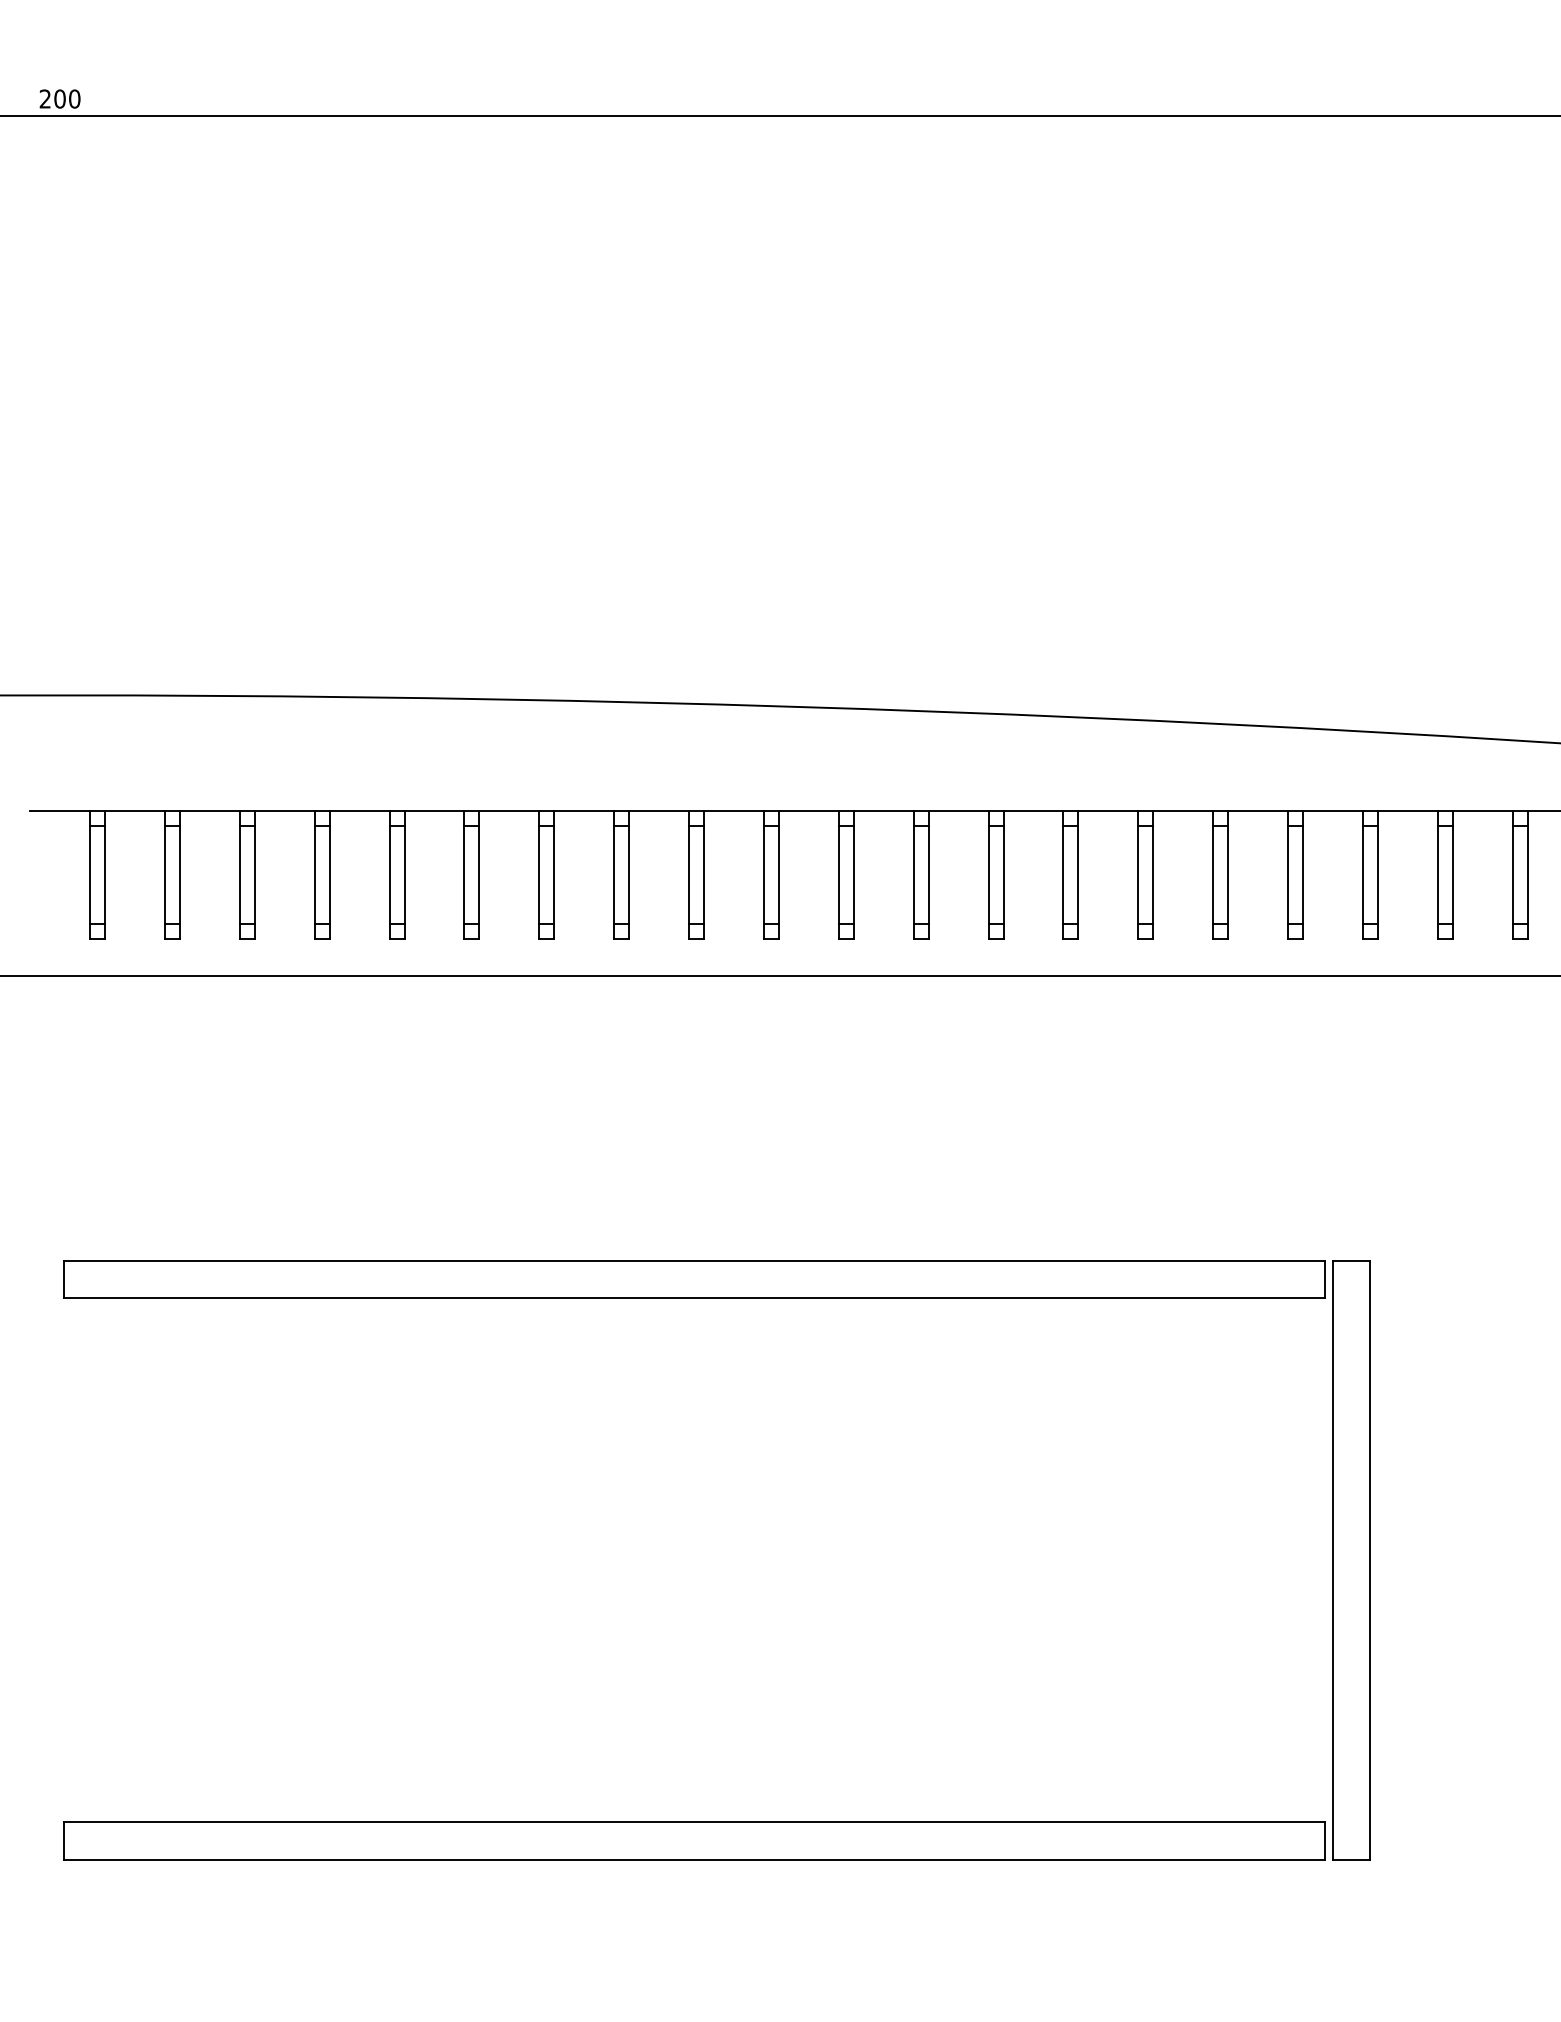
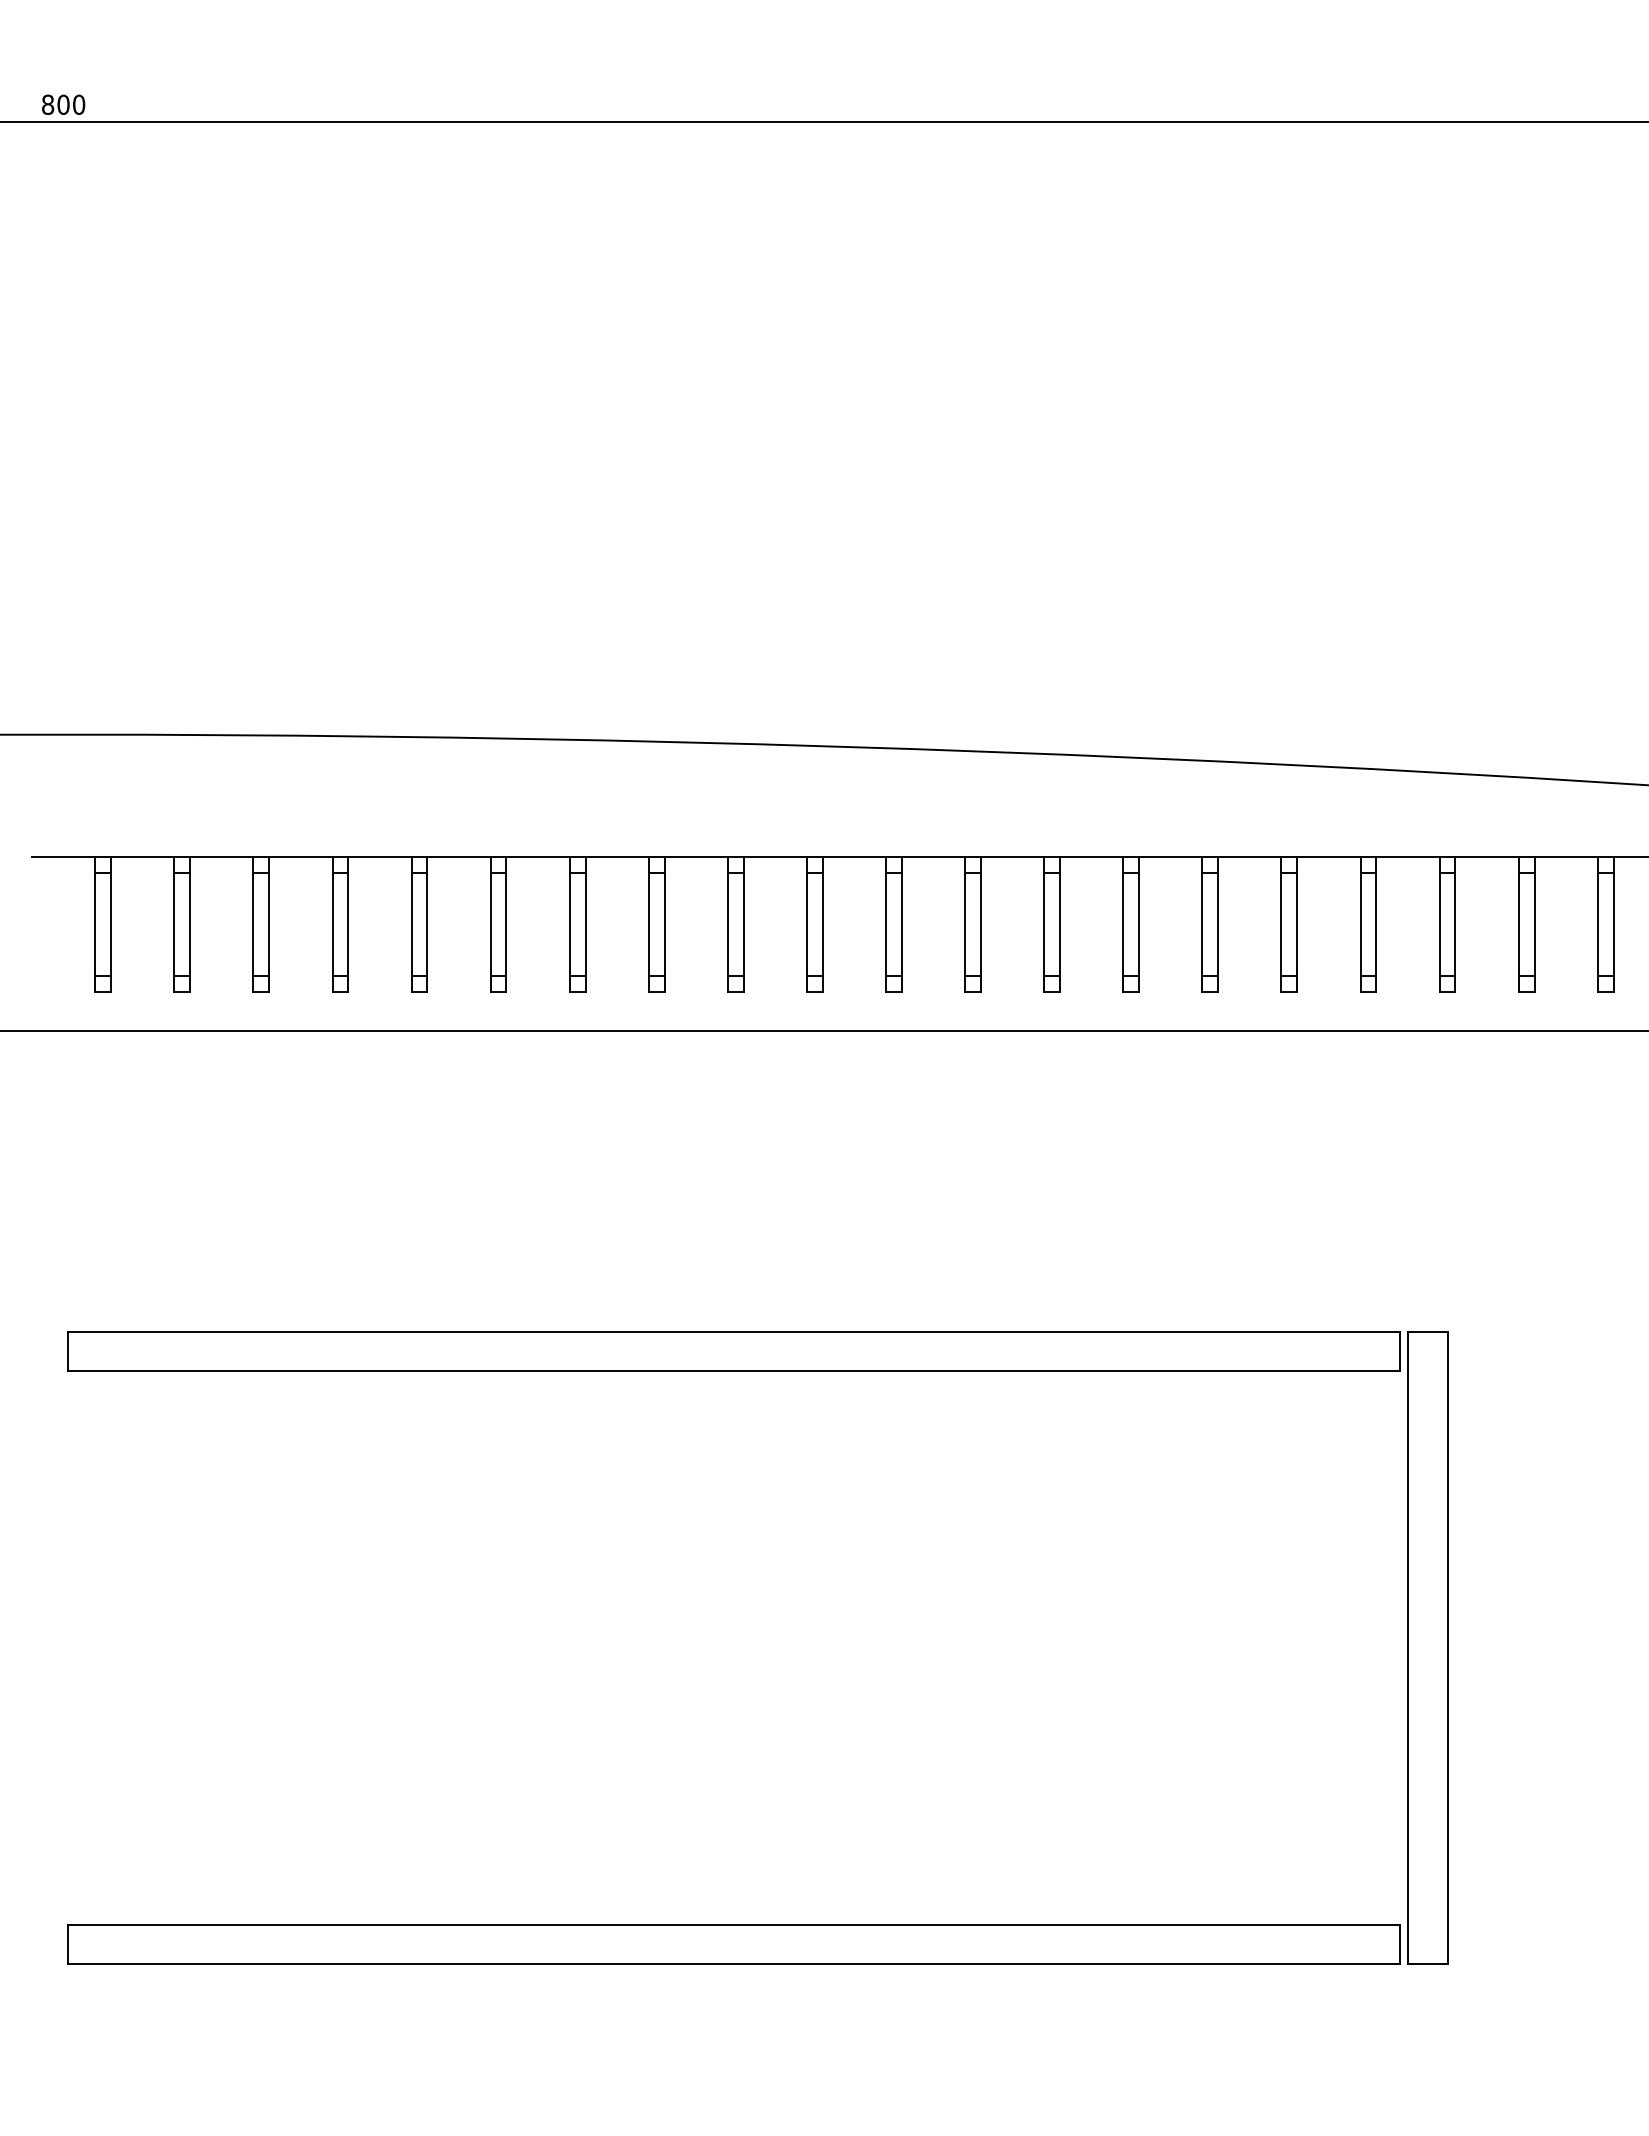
text: (45, 98) -> (48, 104), 200 -> 800

